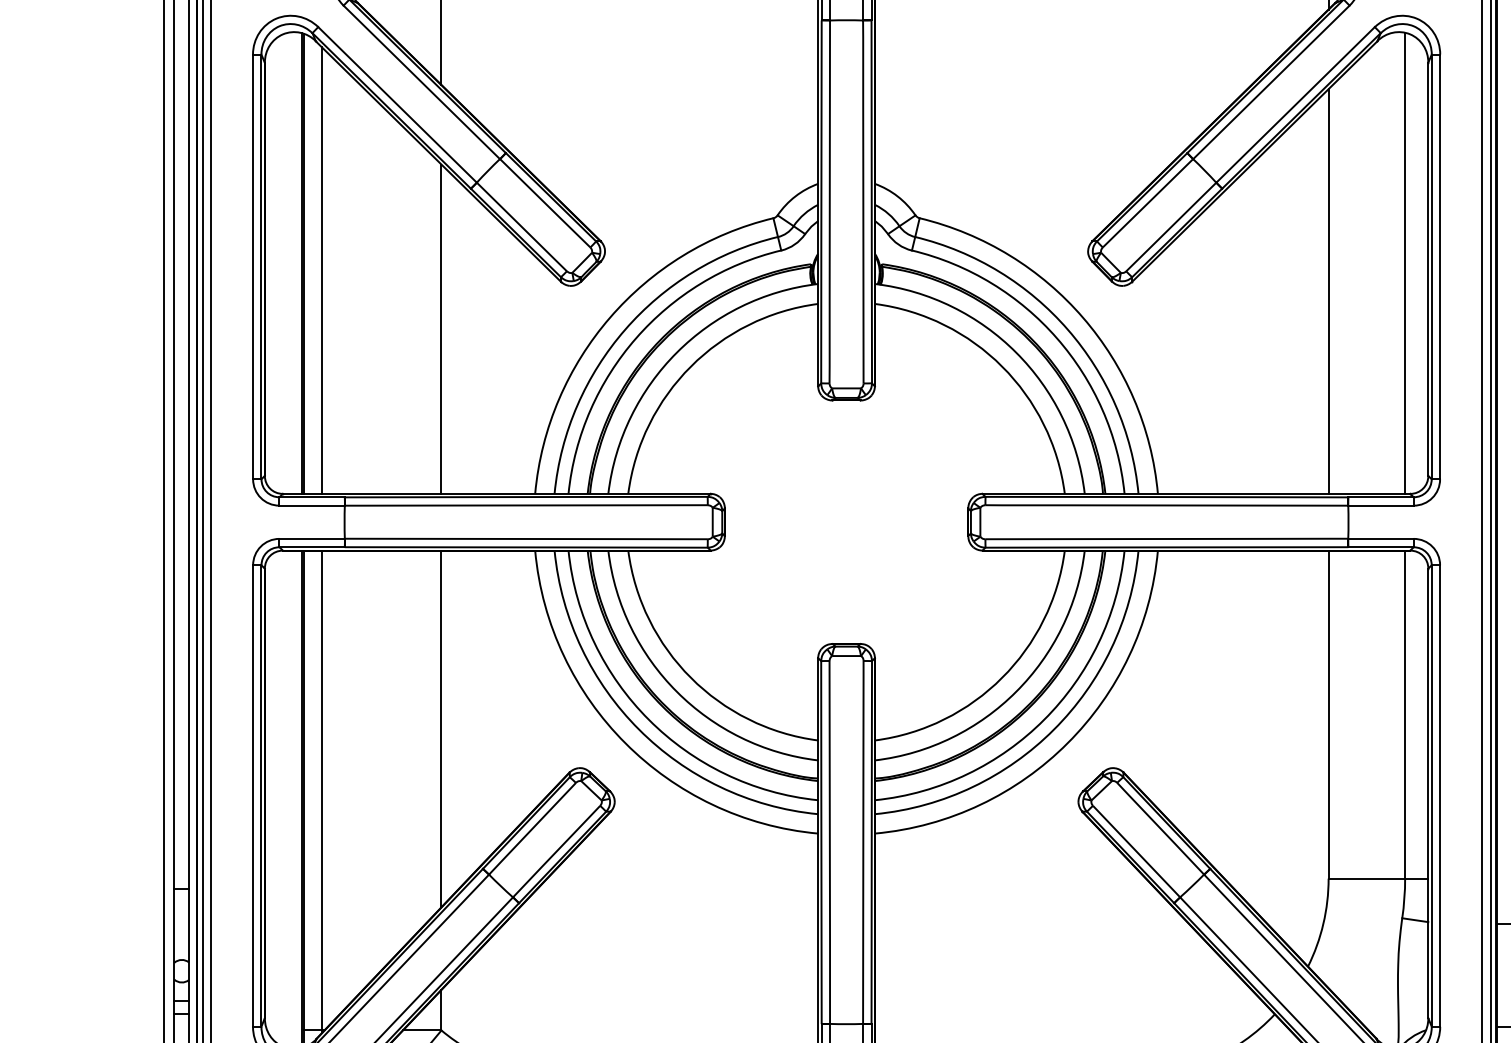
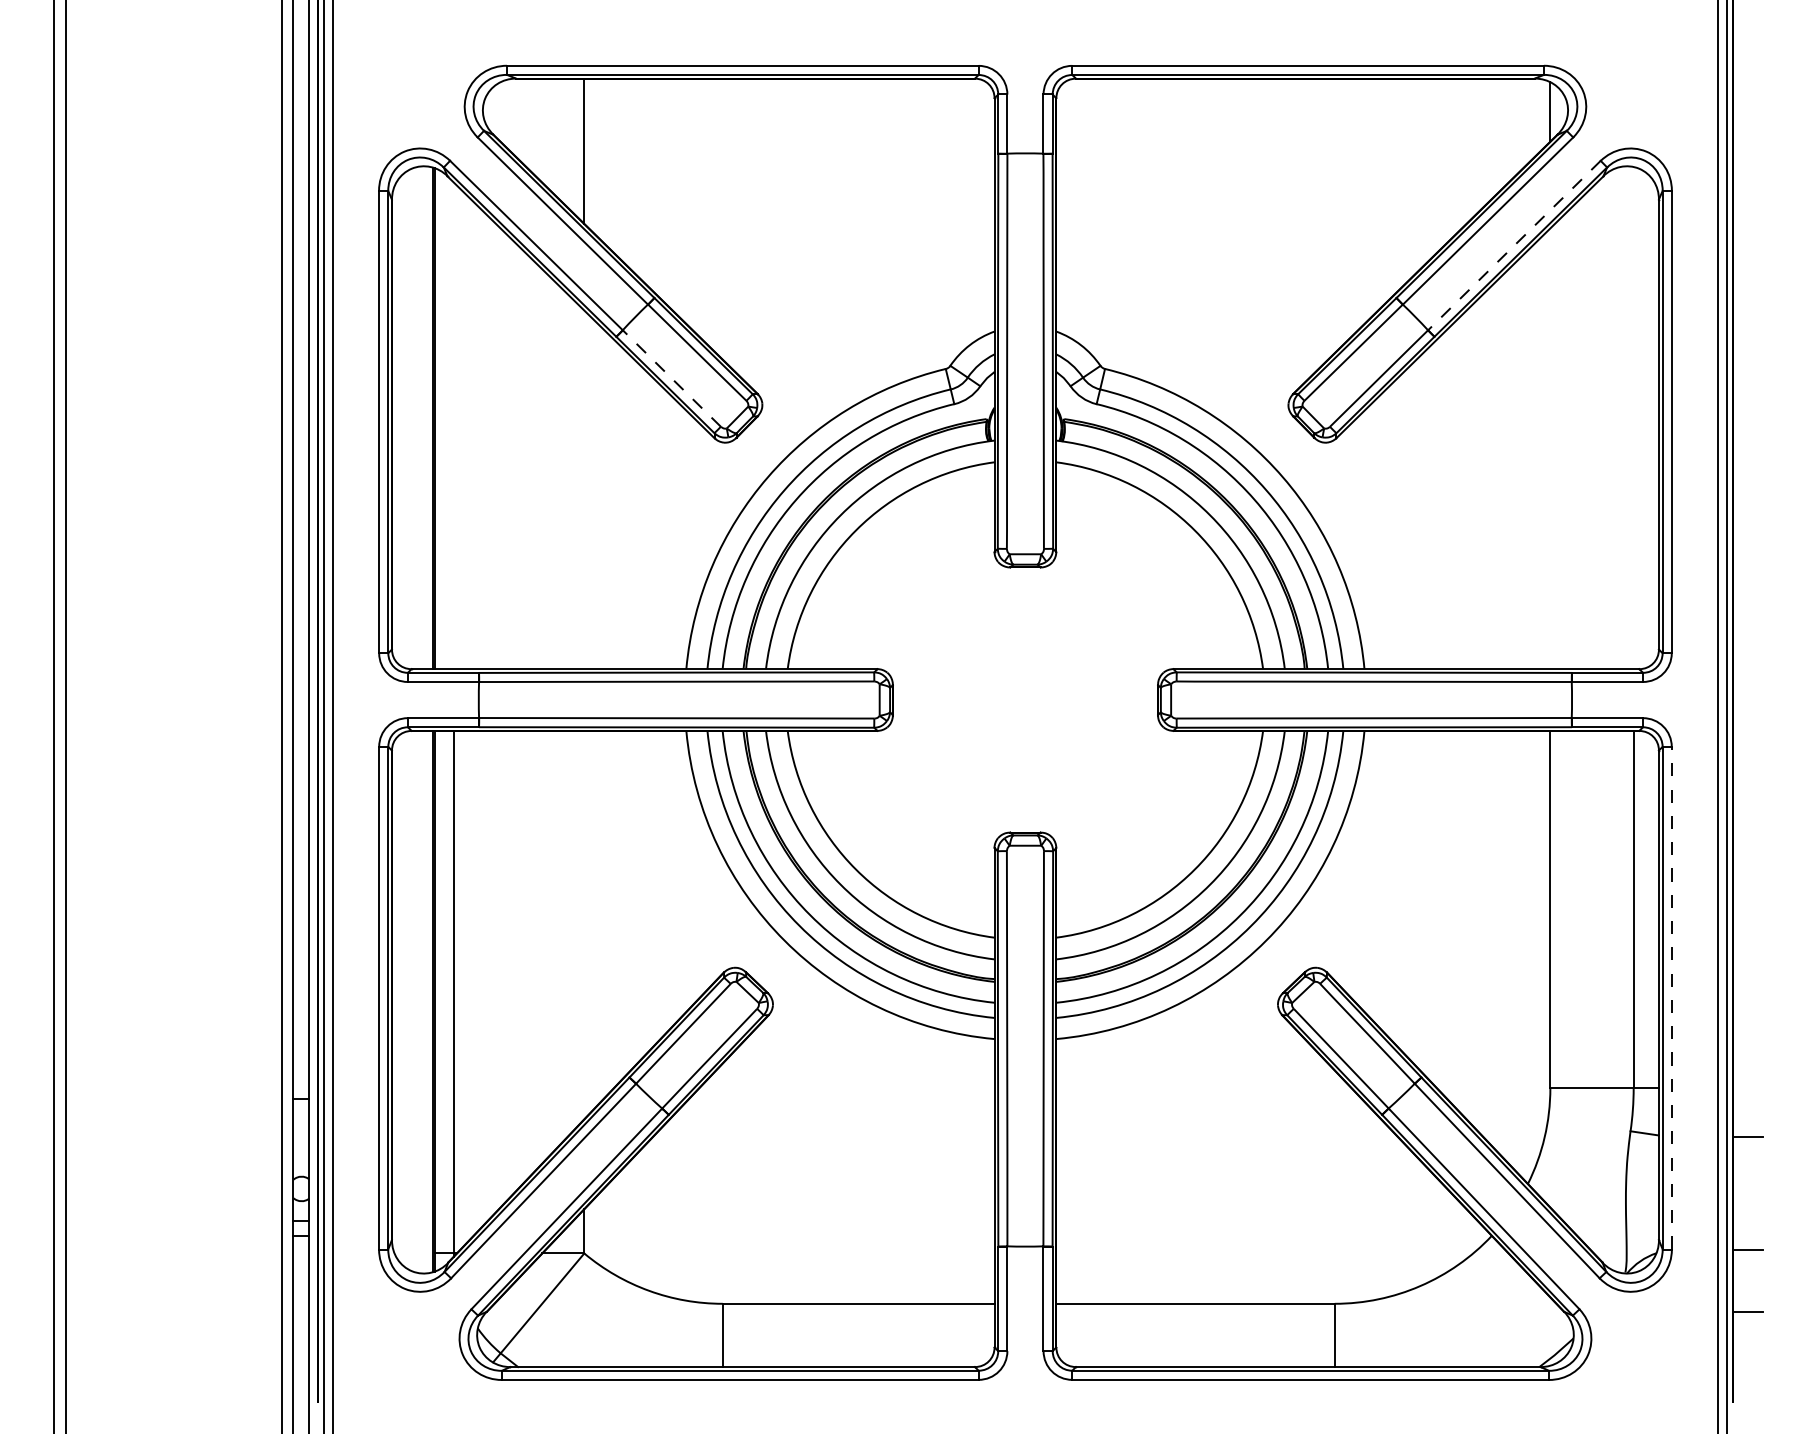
line: (1295, 104) -> (1514, 245), solid -> dashed
line: (521, 226) -> (671, 378), solid -> dashed
line: (1404, 263) -> (1633, 418), removed
line: (322, 270) -> (454, 425), removed
line: (1328, 291) -> (1550, 448), removed
line: (441, 328) -> (584, 489), removed
line: (441, 729) -> (584, 925), removed
line: (1439, 795) -> (1671, 997), solid -> dashed

